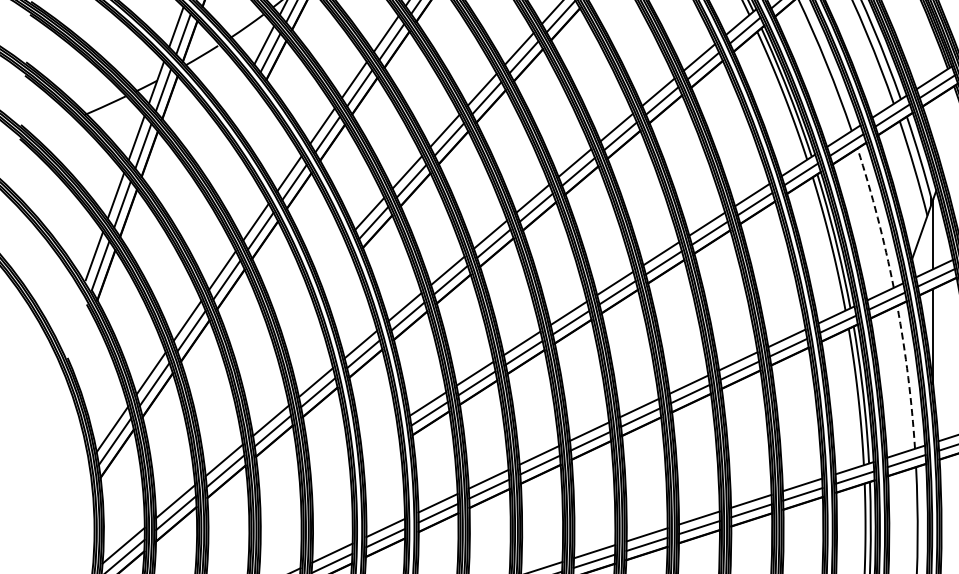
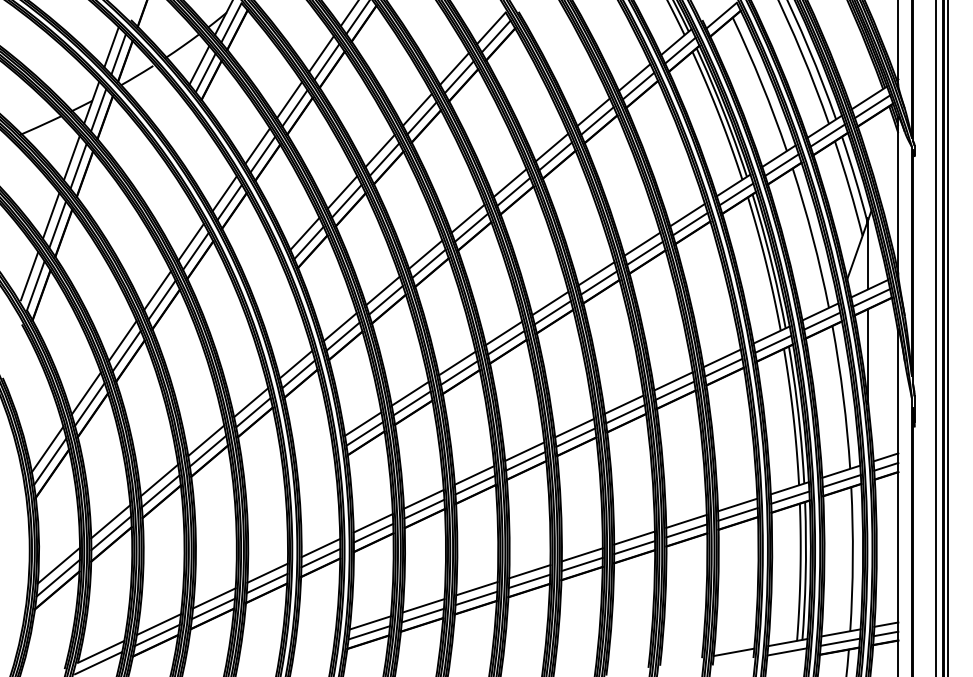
arc: (877, 217) -> (812, 237), dashed -> solid
arc: (908, 377) -> (843, 397), dashed -> solid

